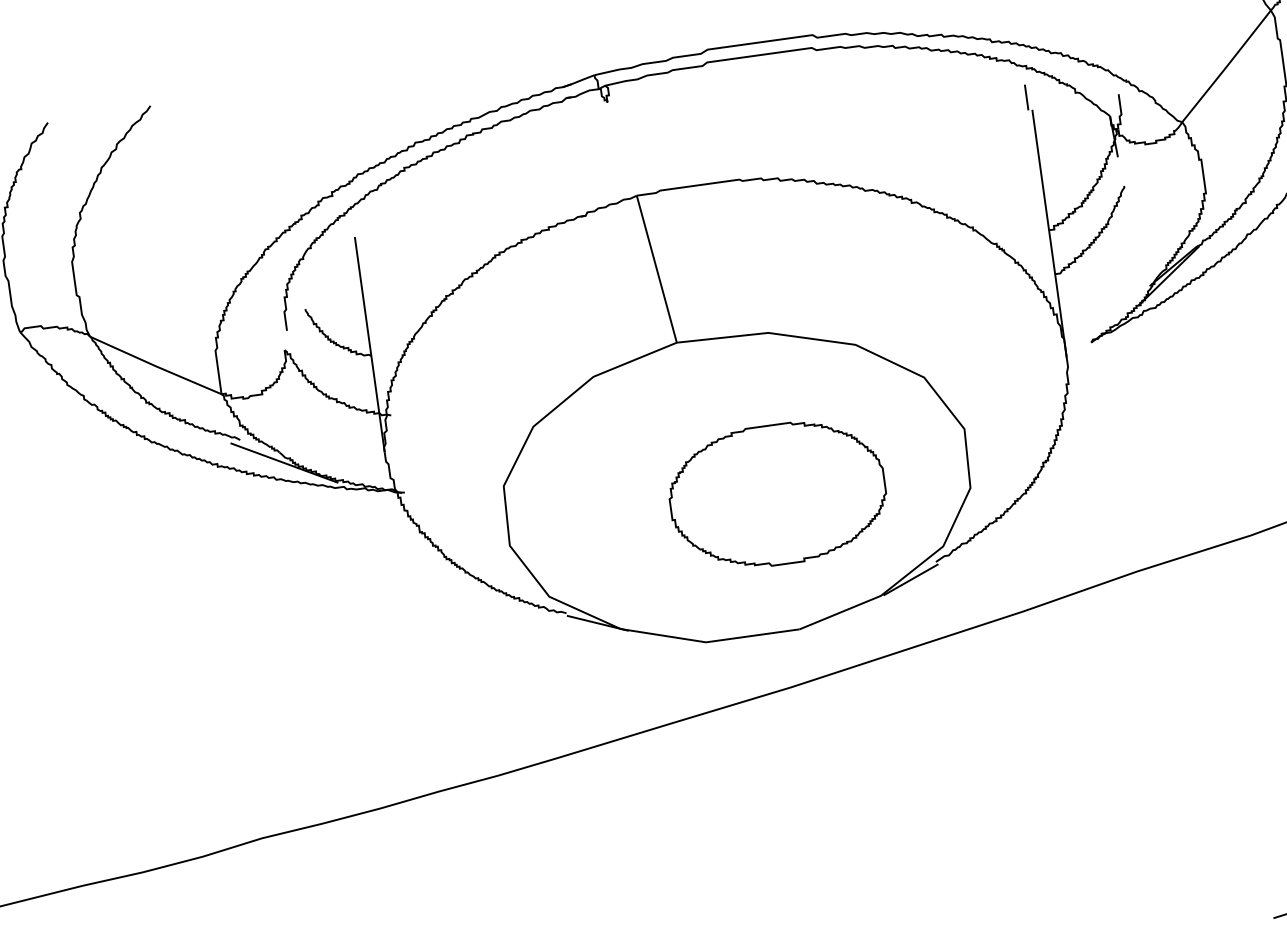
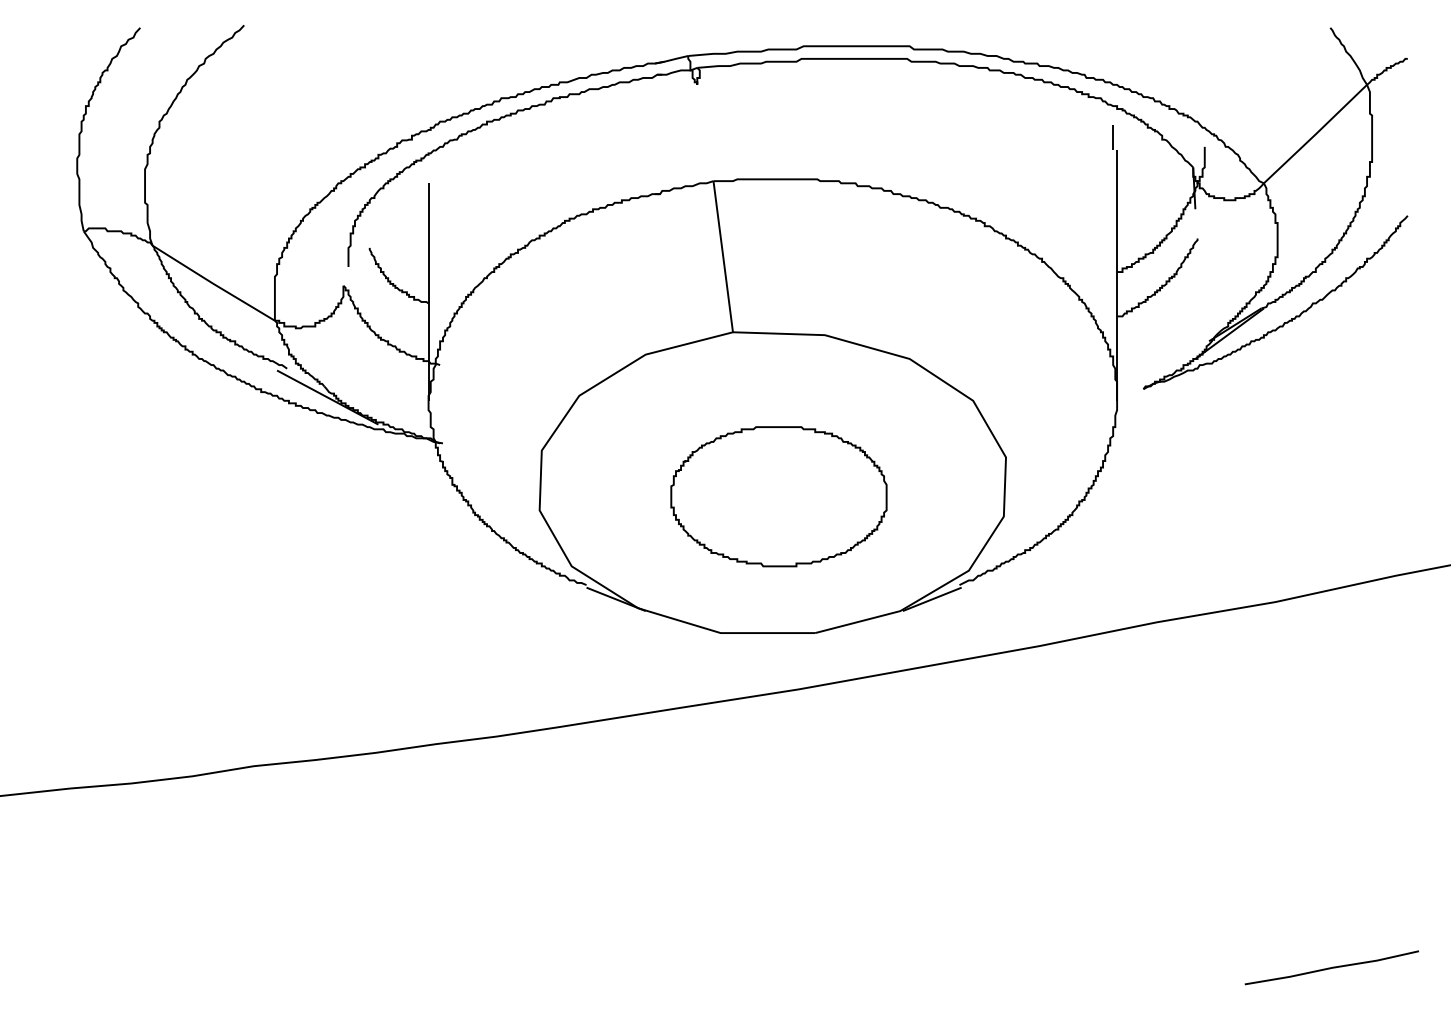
part: (777, 494) -> (778, 496), moved

